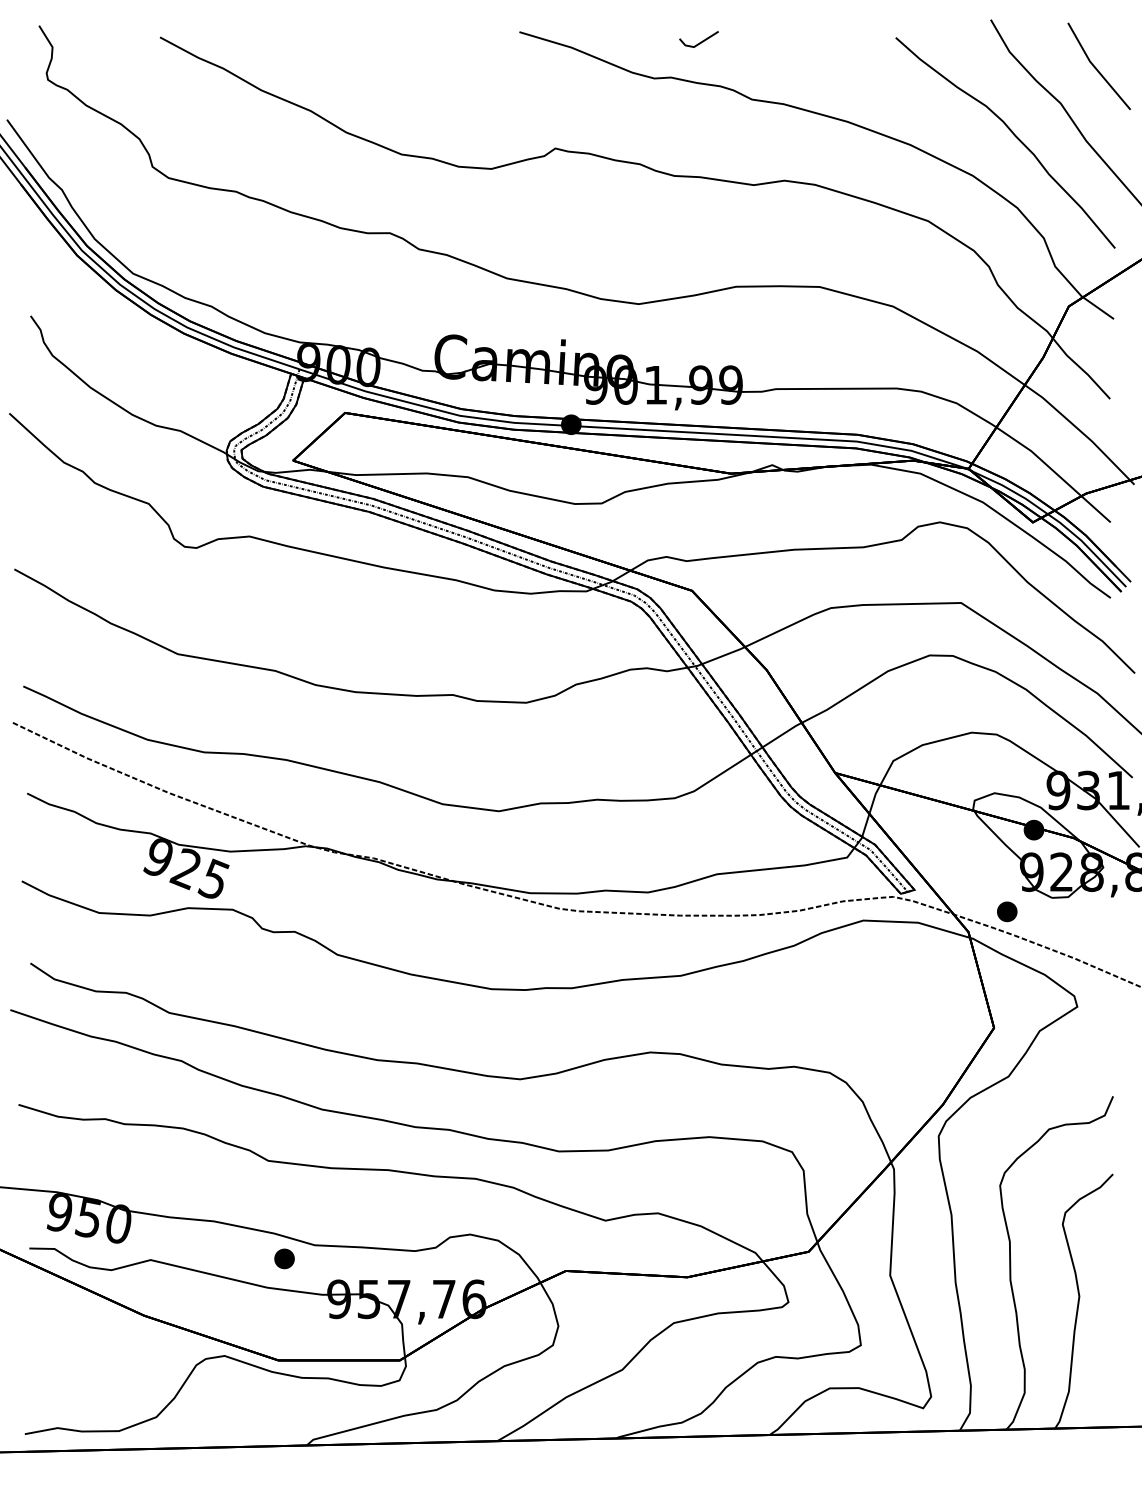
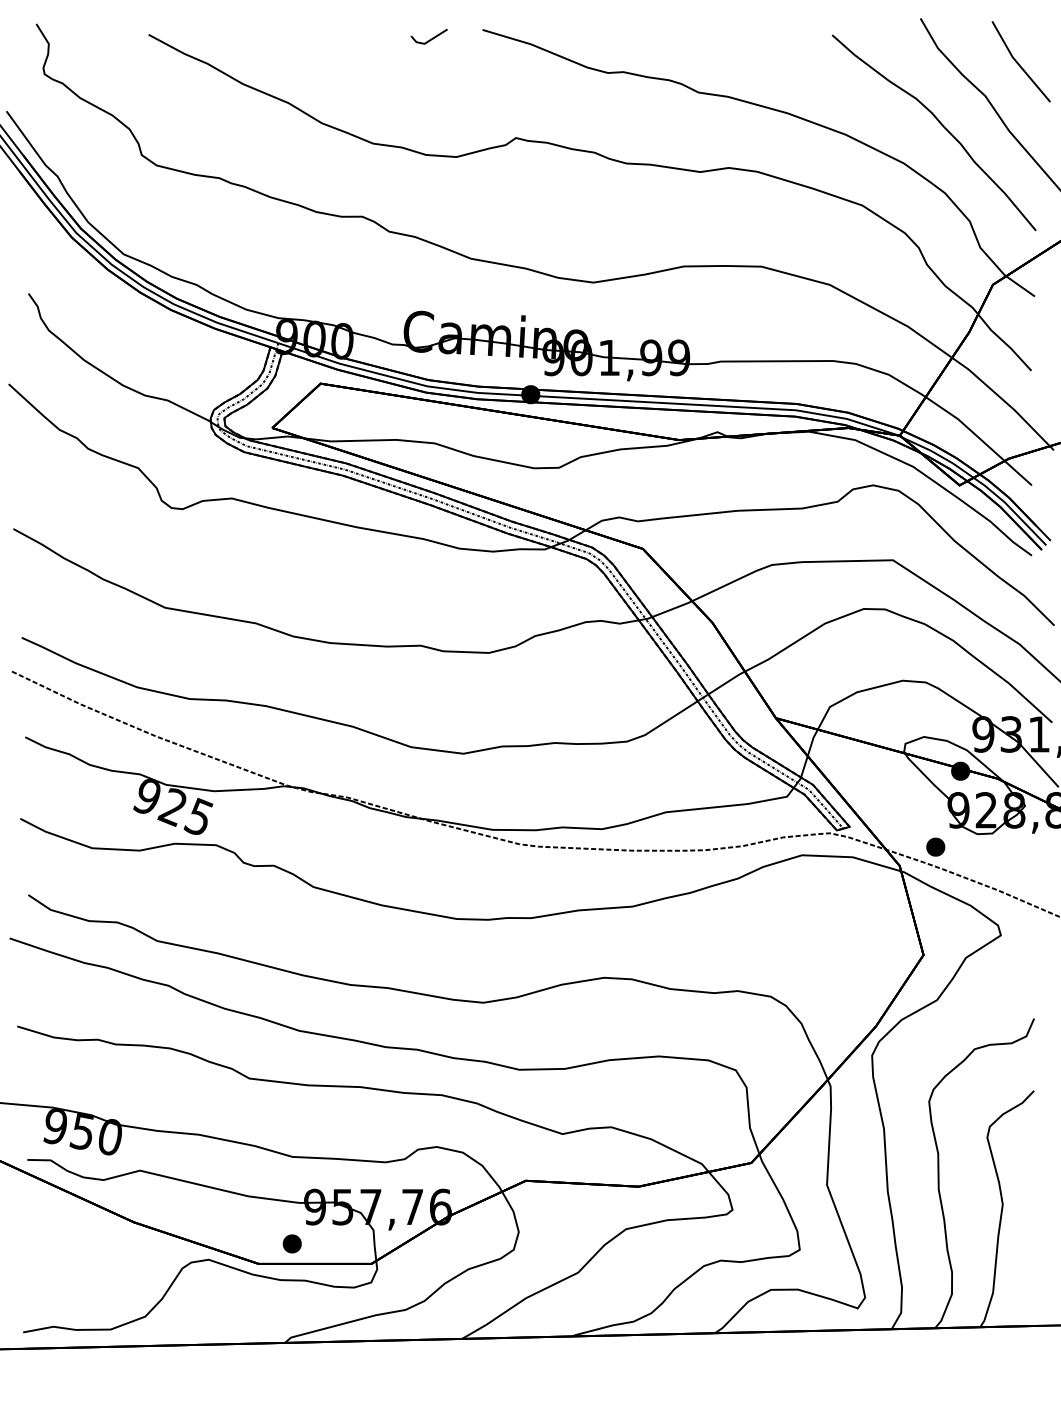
line: (700, 41) -> (430, 38), moved
part: (284, 1258) -> (292, 1243), moved

